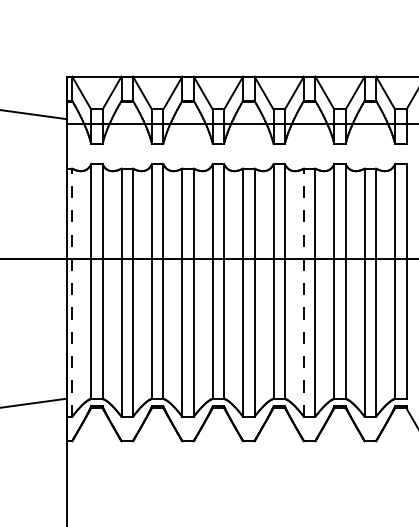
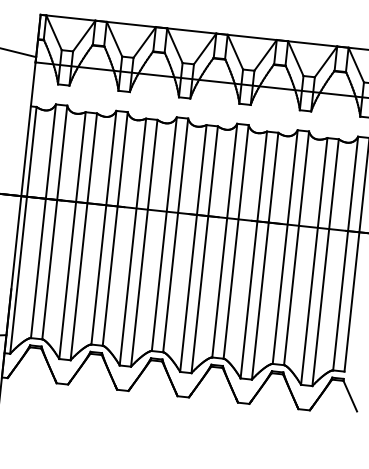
line: (72, 292) -> (23, 230), dashed -> solid
line: (303, 292) -> (253, 254), dashed -> solid

